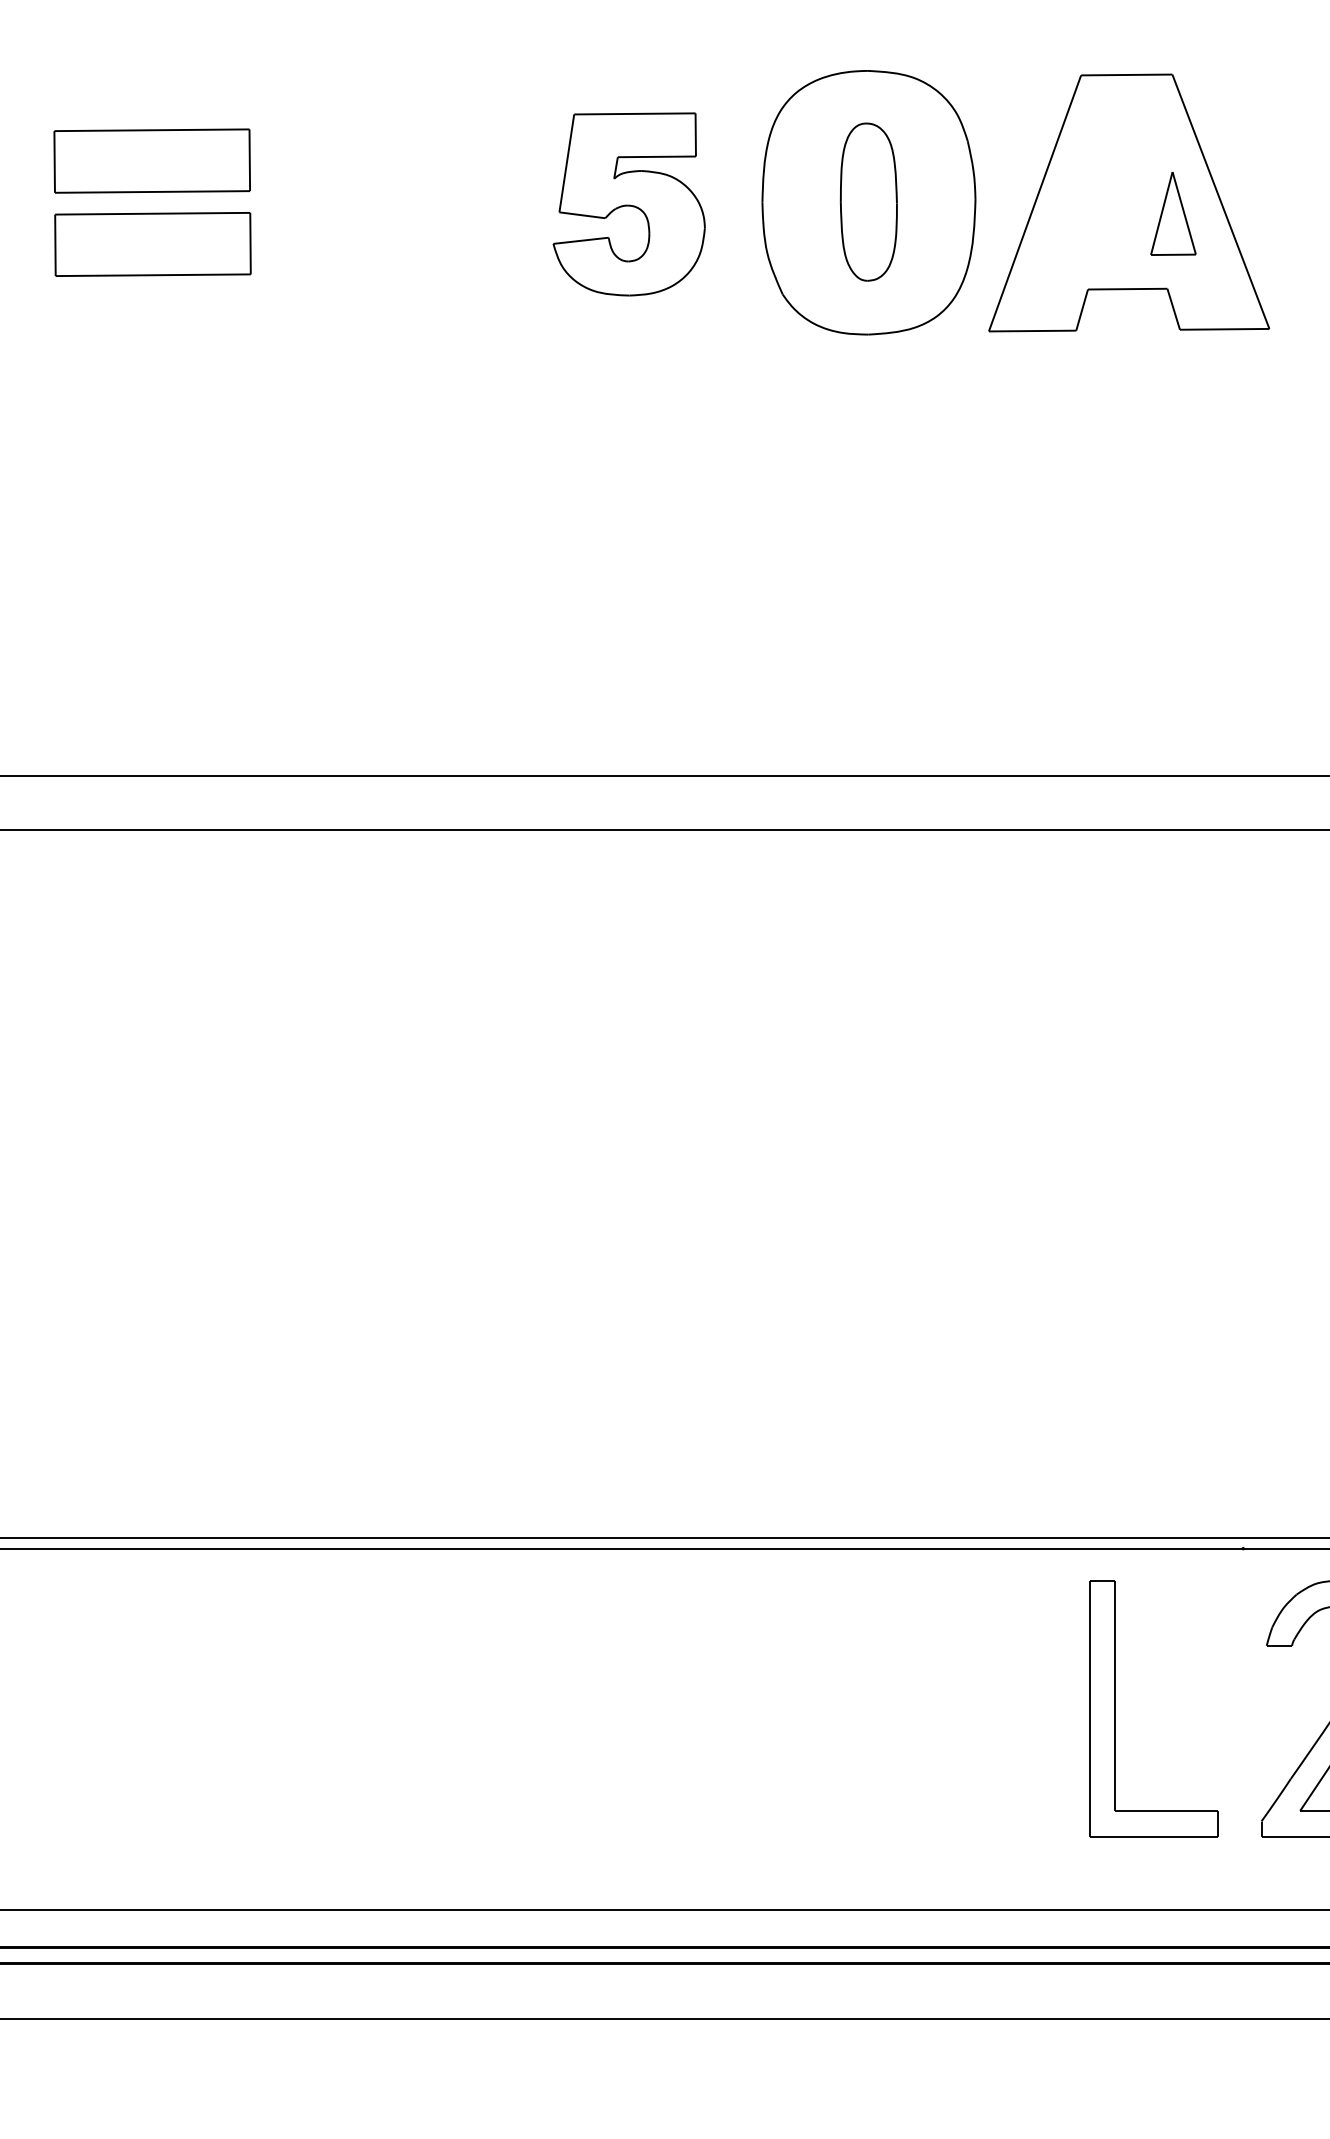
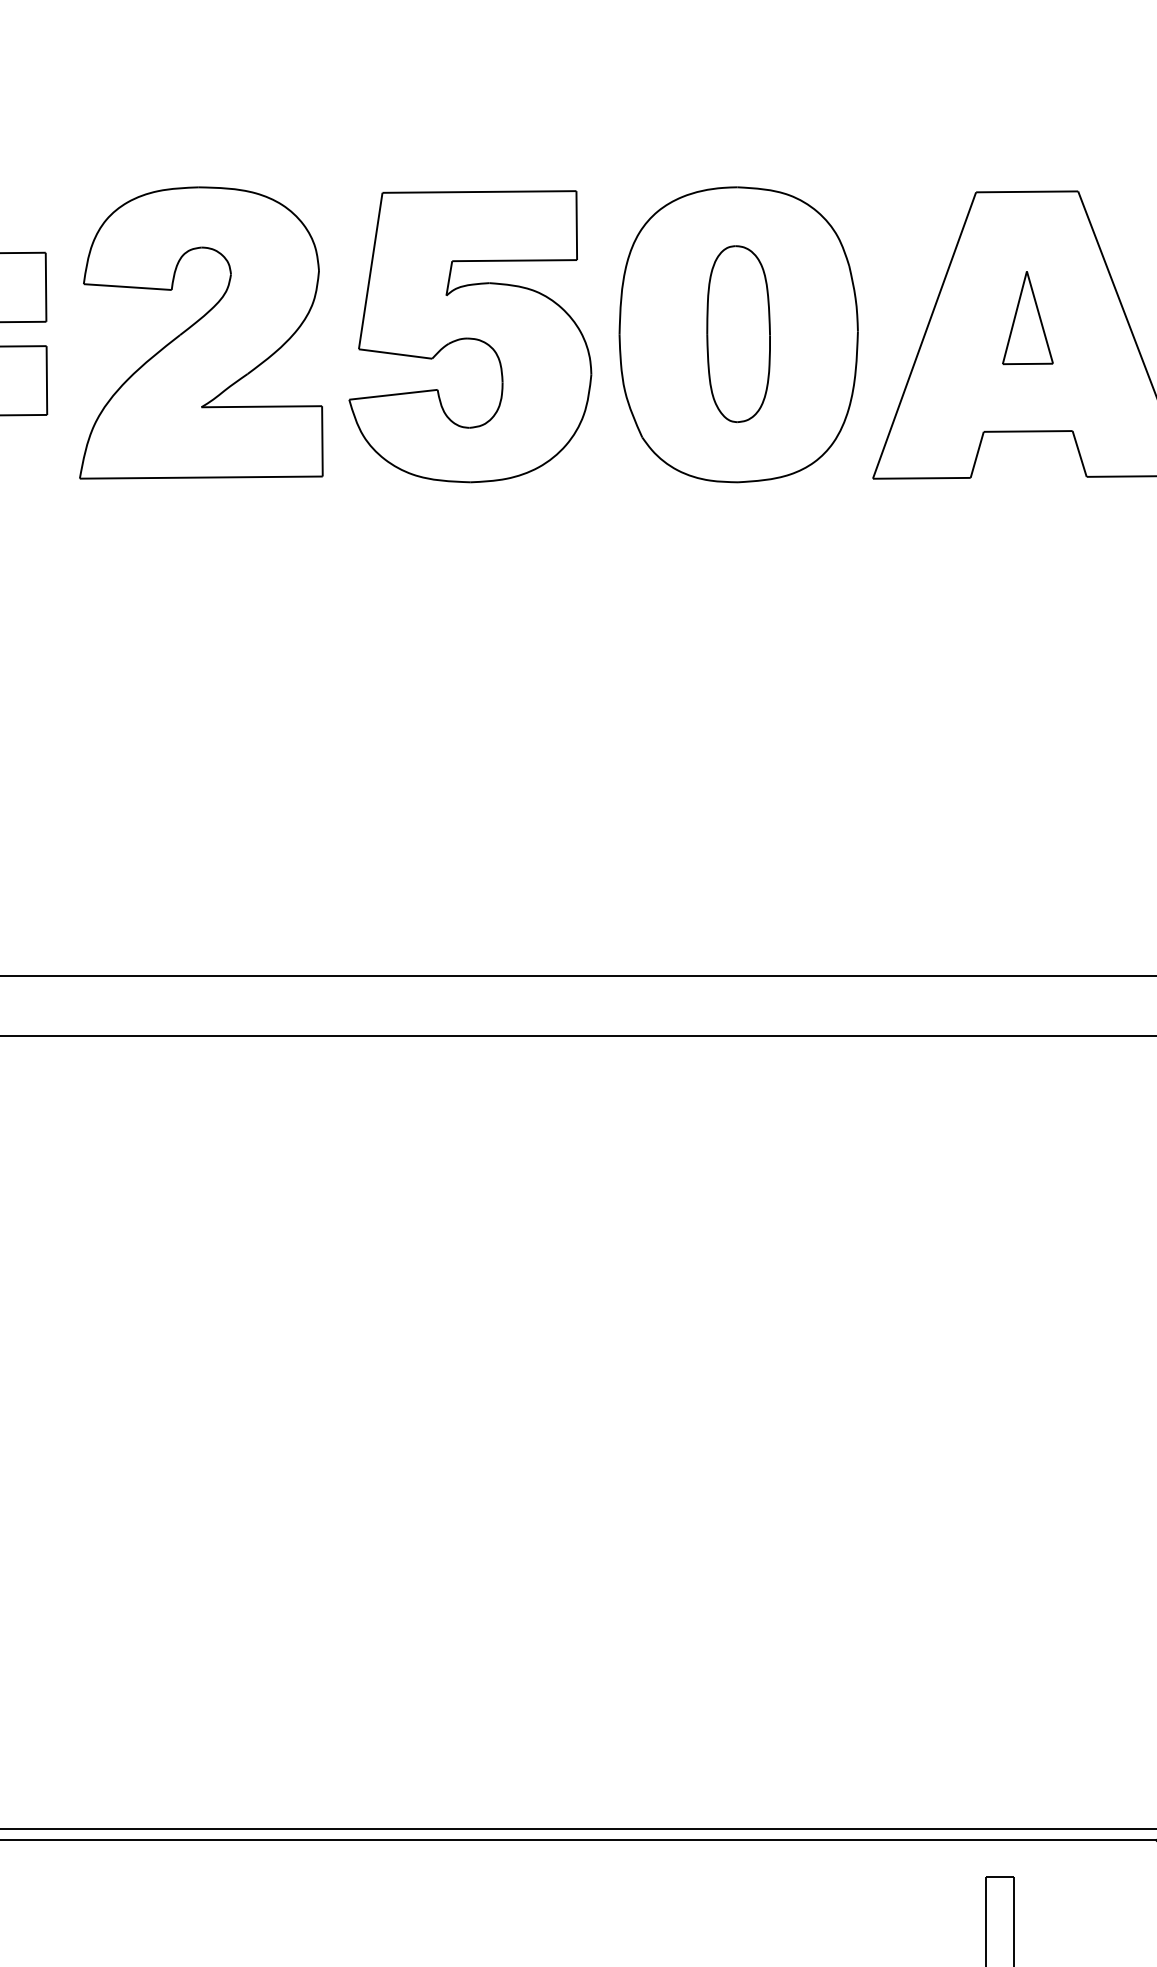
part: (388, 201) -> (201, 333), added
part: (629, 204) -> (470, 336), size x1.43
part: (1173, 213) -> (1027, 317), moved

